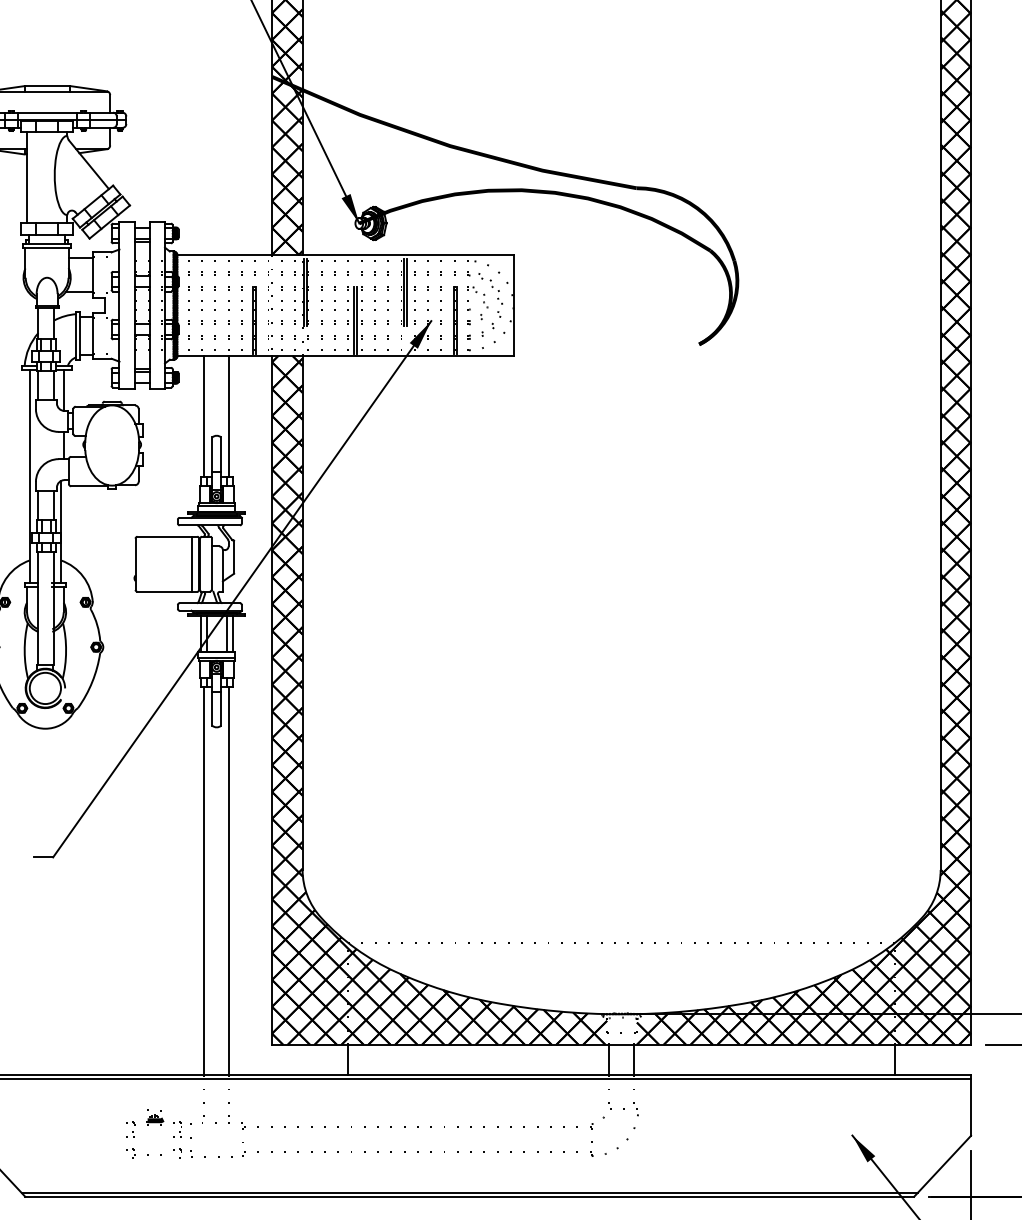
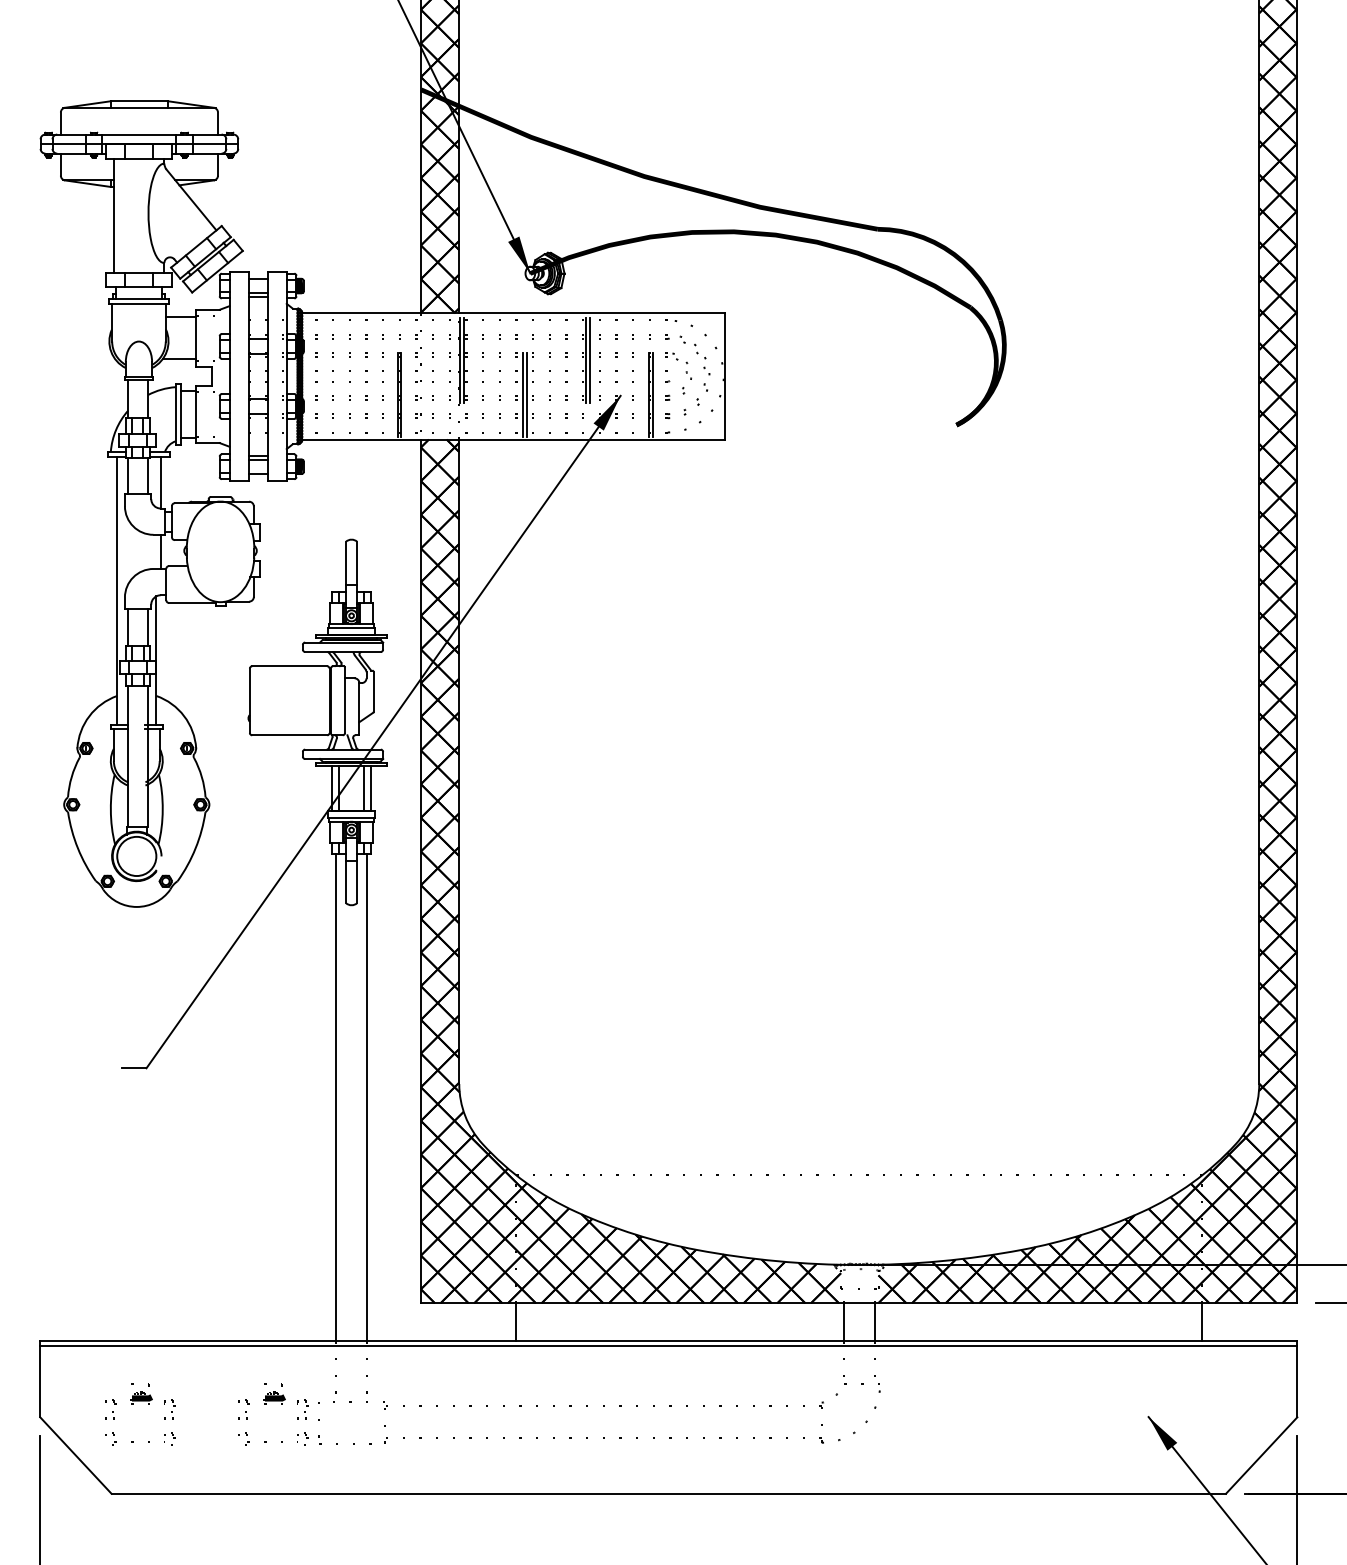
line: (203, 416) -> (335, 515), removed
line: (229, 416) -> (367, 515), removed
line: (191, 564) -> (320, 700), removed
part: (42, 1125) -> (133, 1404), added
line: (469, 1193) -> (668, 1489), removed

